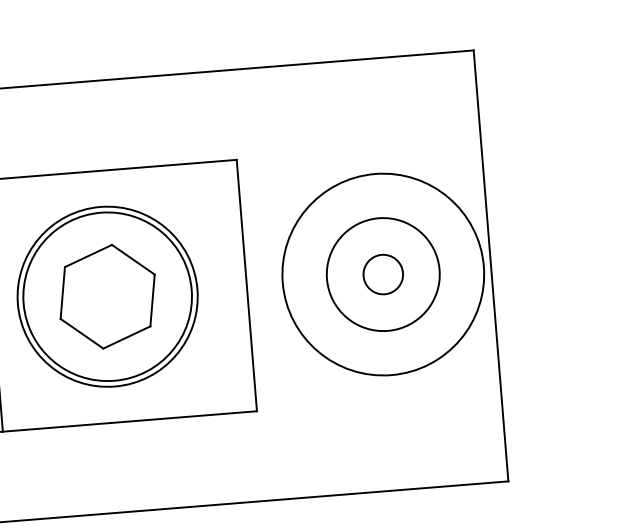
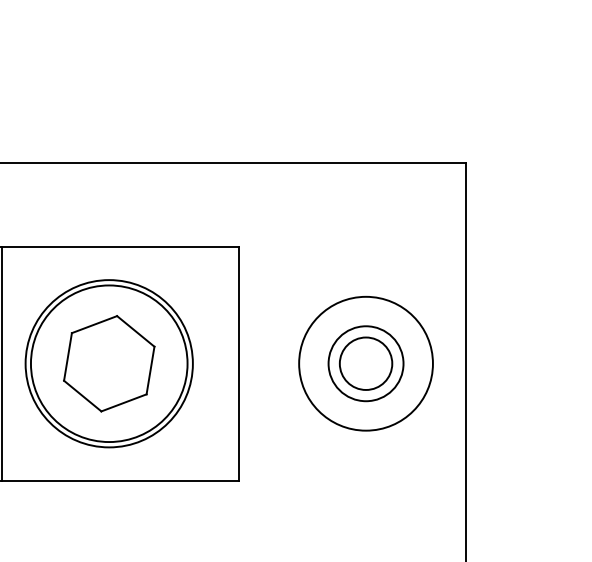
circle: (382, 274) -> (365, 363), size x0.71
circle: (382, 274) -> (365, 363), size x0.71
circle: (382, 274) -> (365, 363), size x1.43

